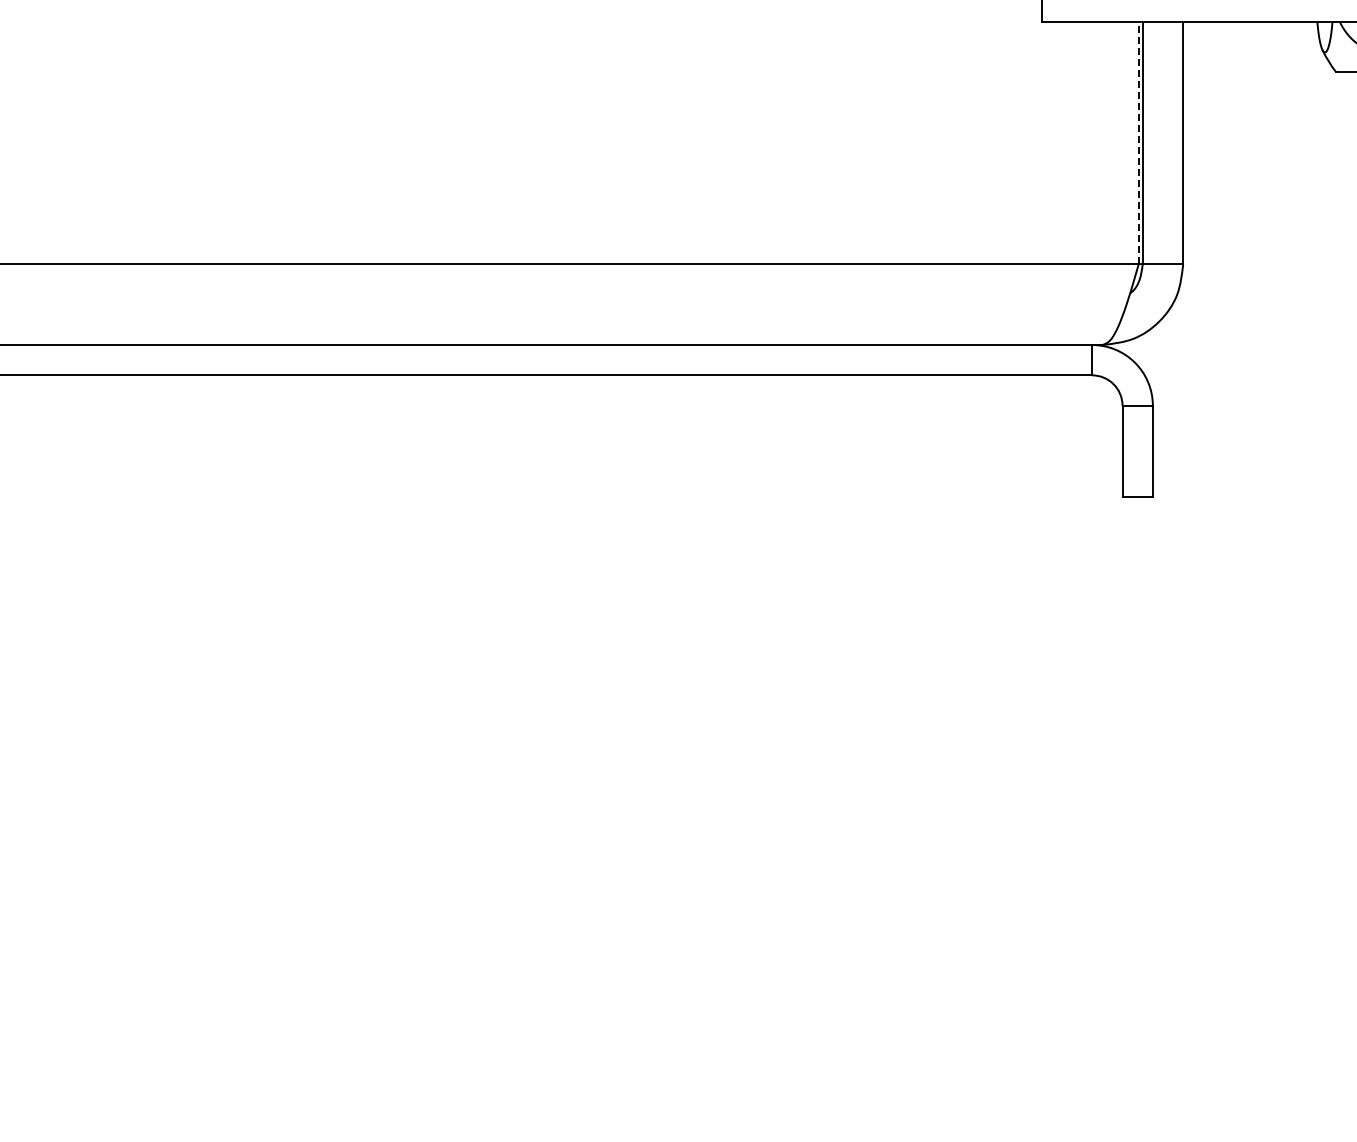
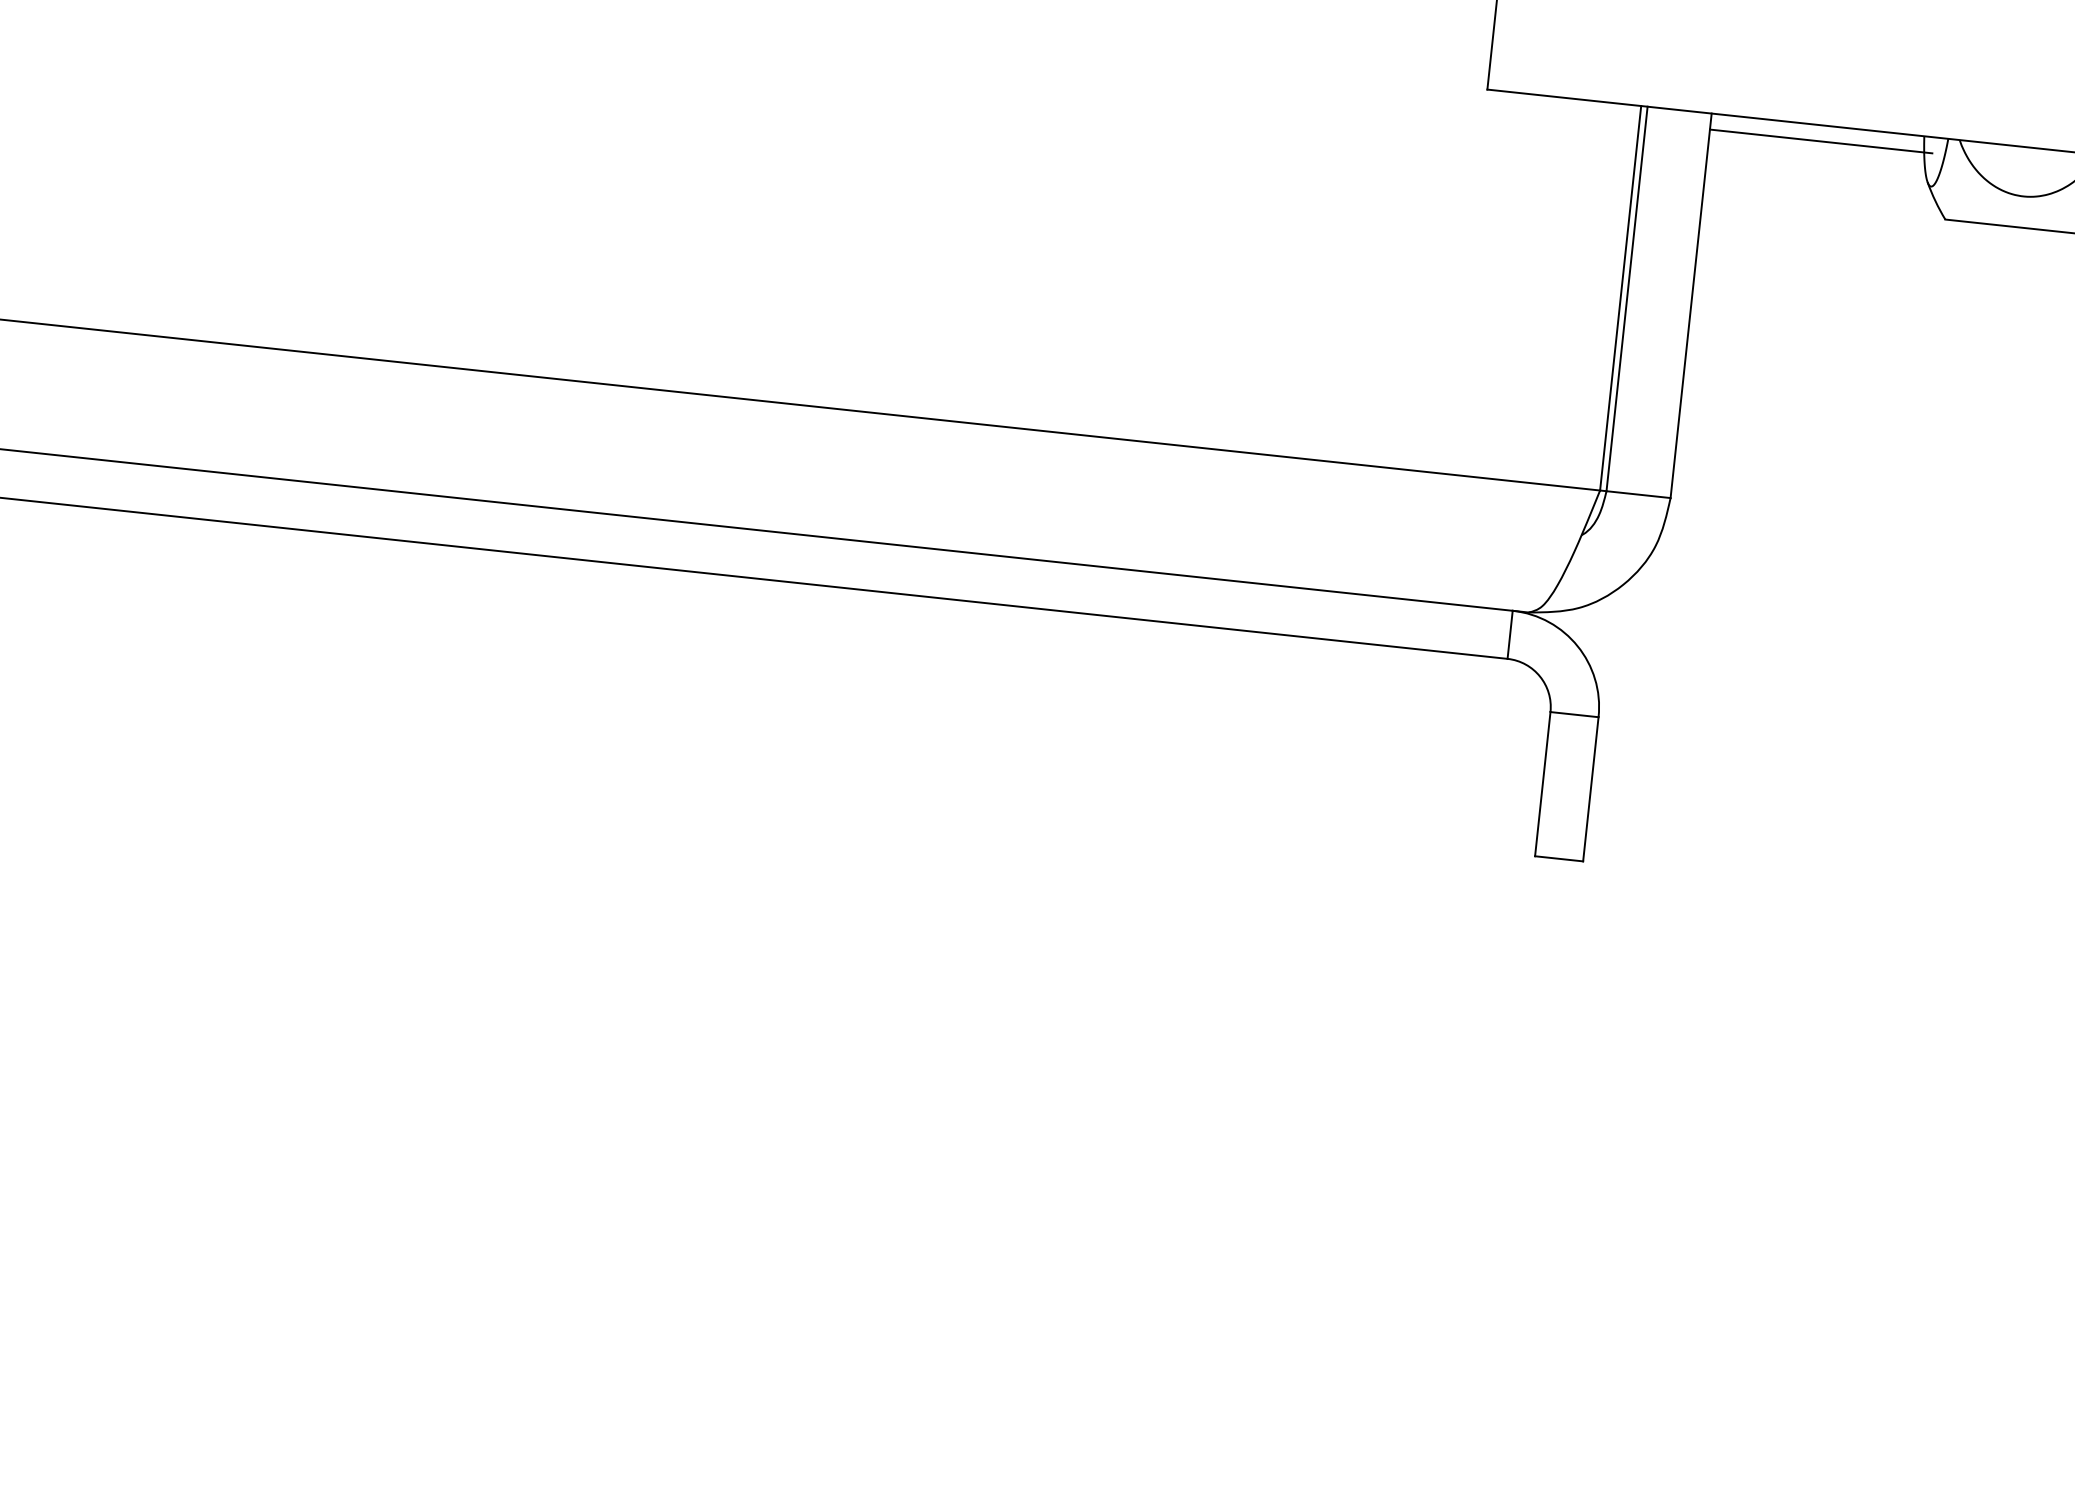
line: (1253, 31) -> (1821, 141), added
line: (1138, 142) -> (1620, 297), dashed -> solid

